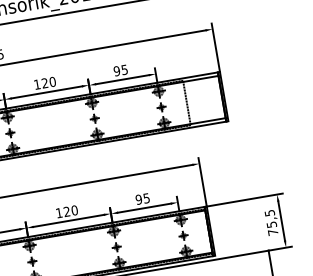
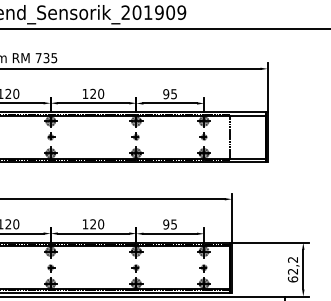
text: (270, 222) -> (292, 269), 75,5 -> 62,2

